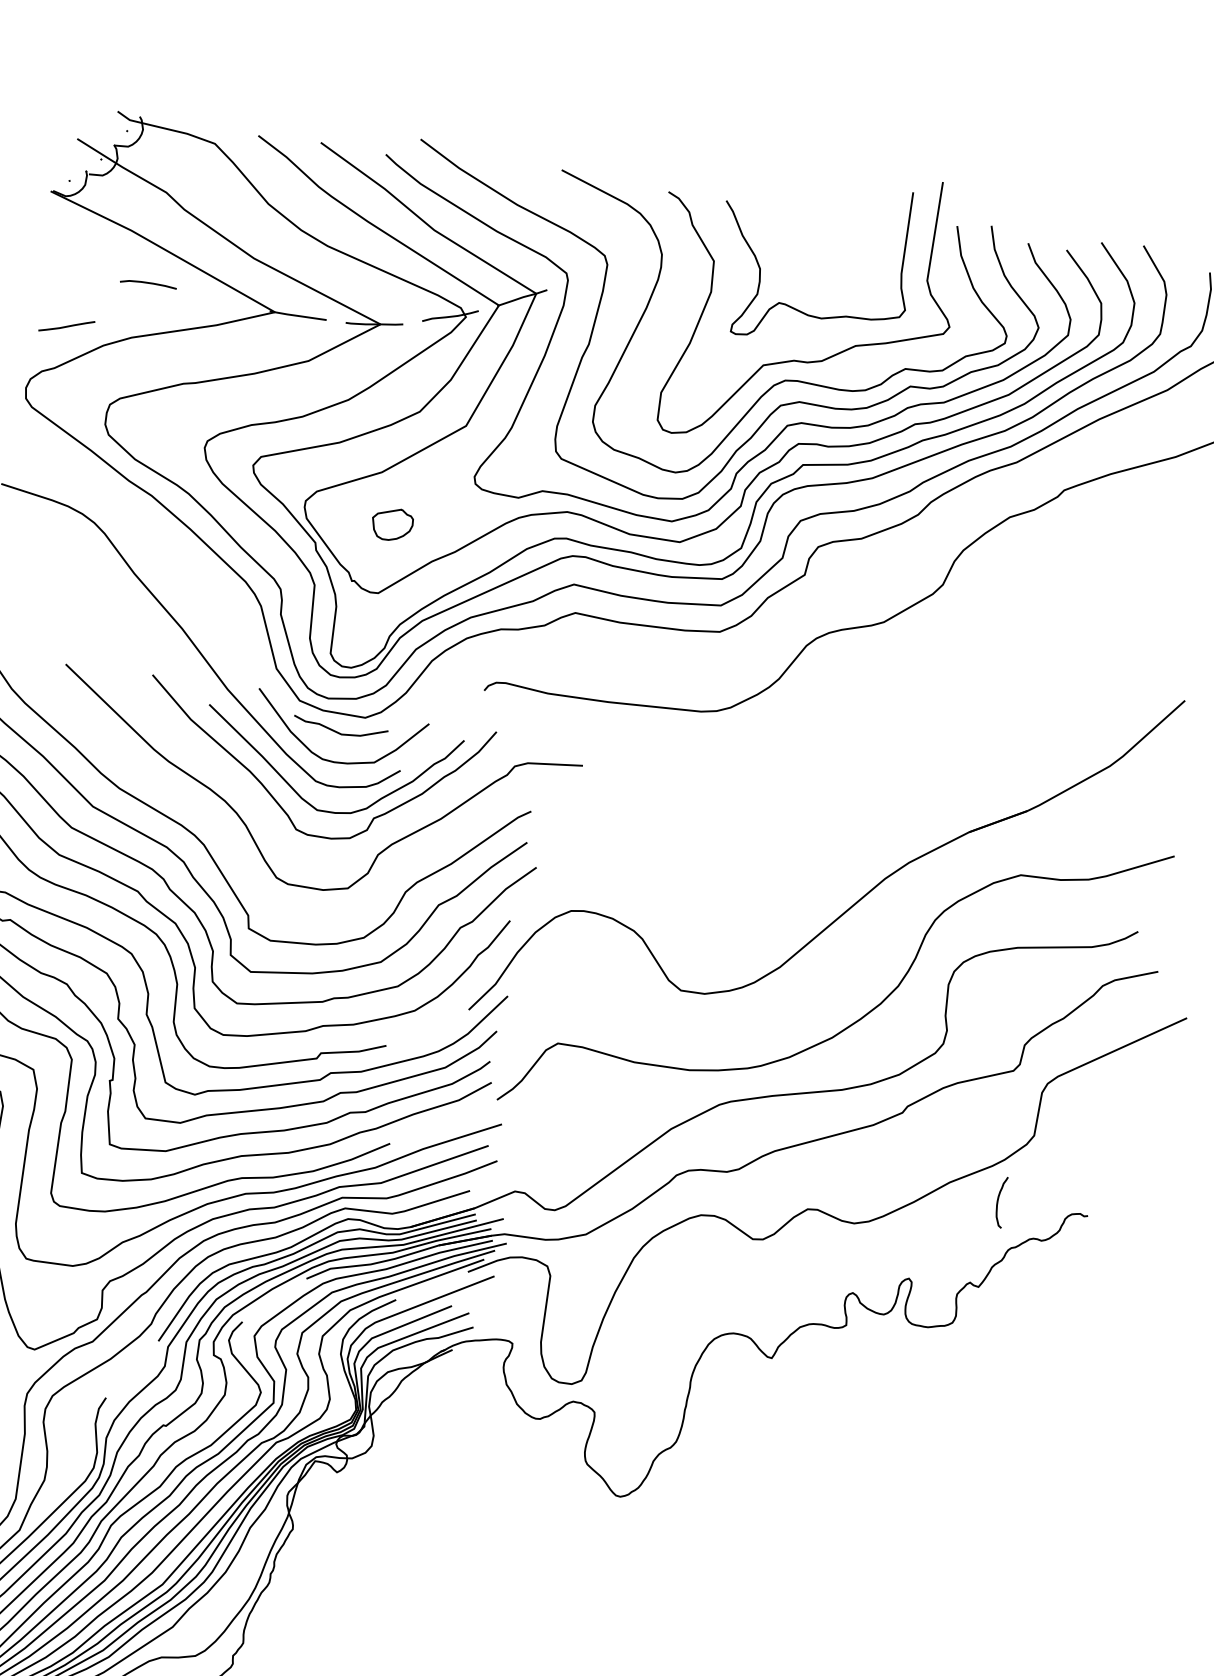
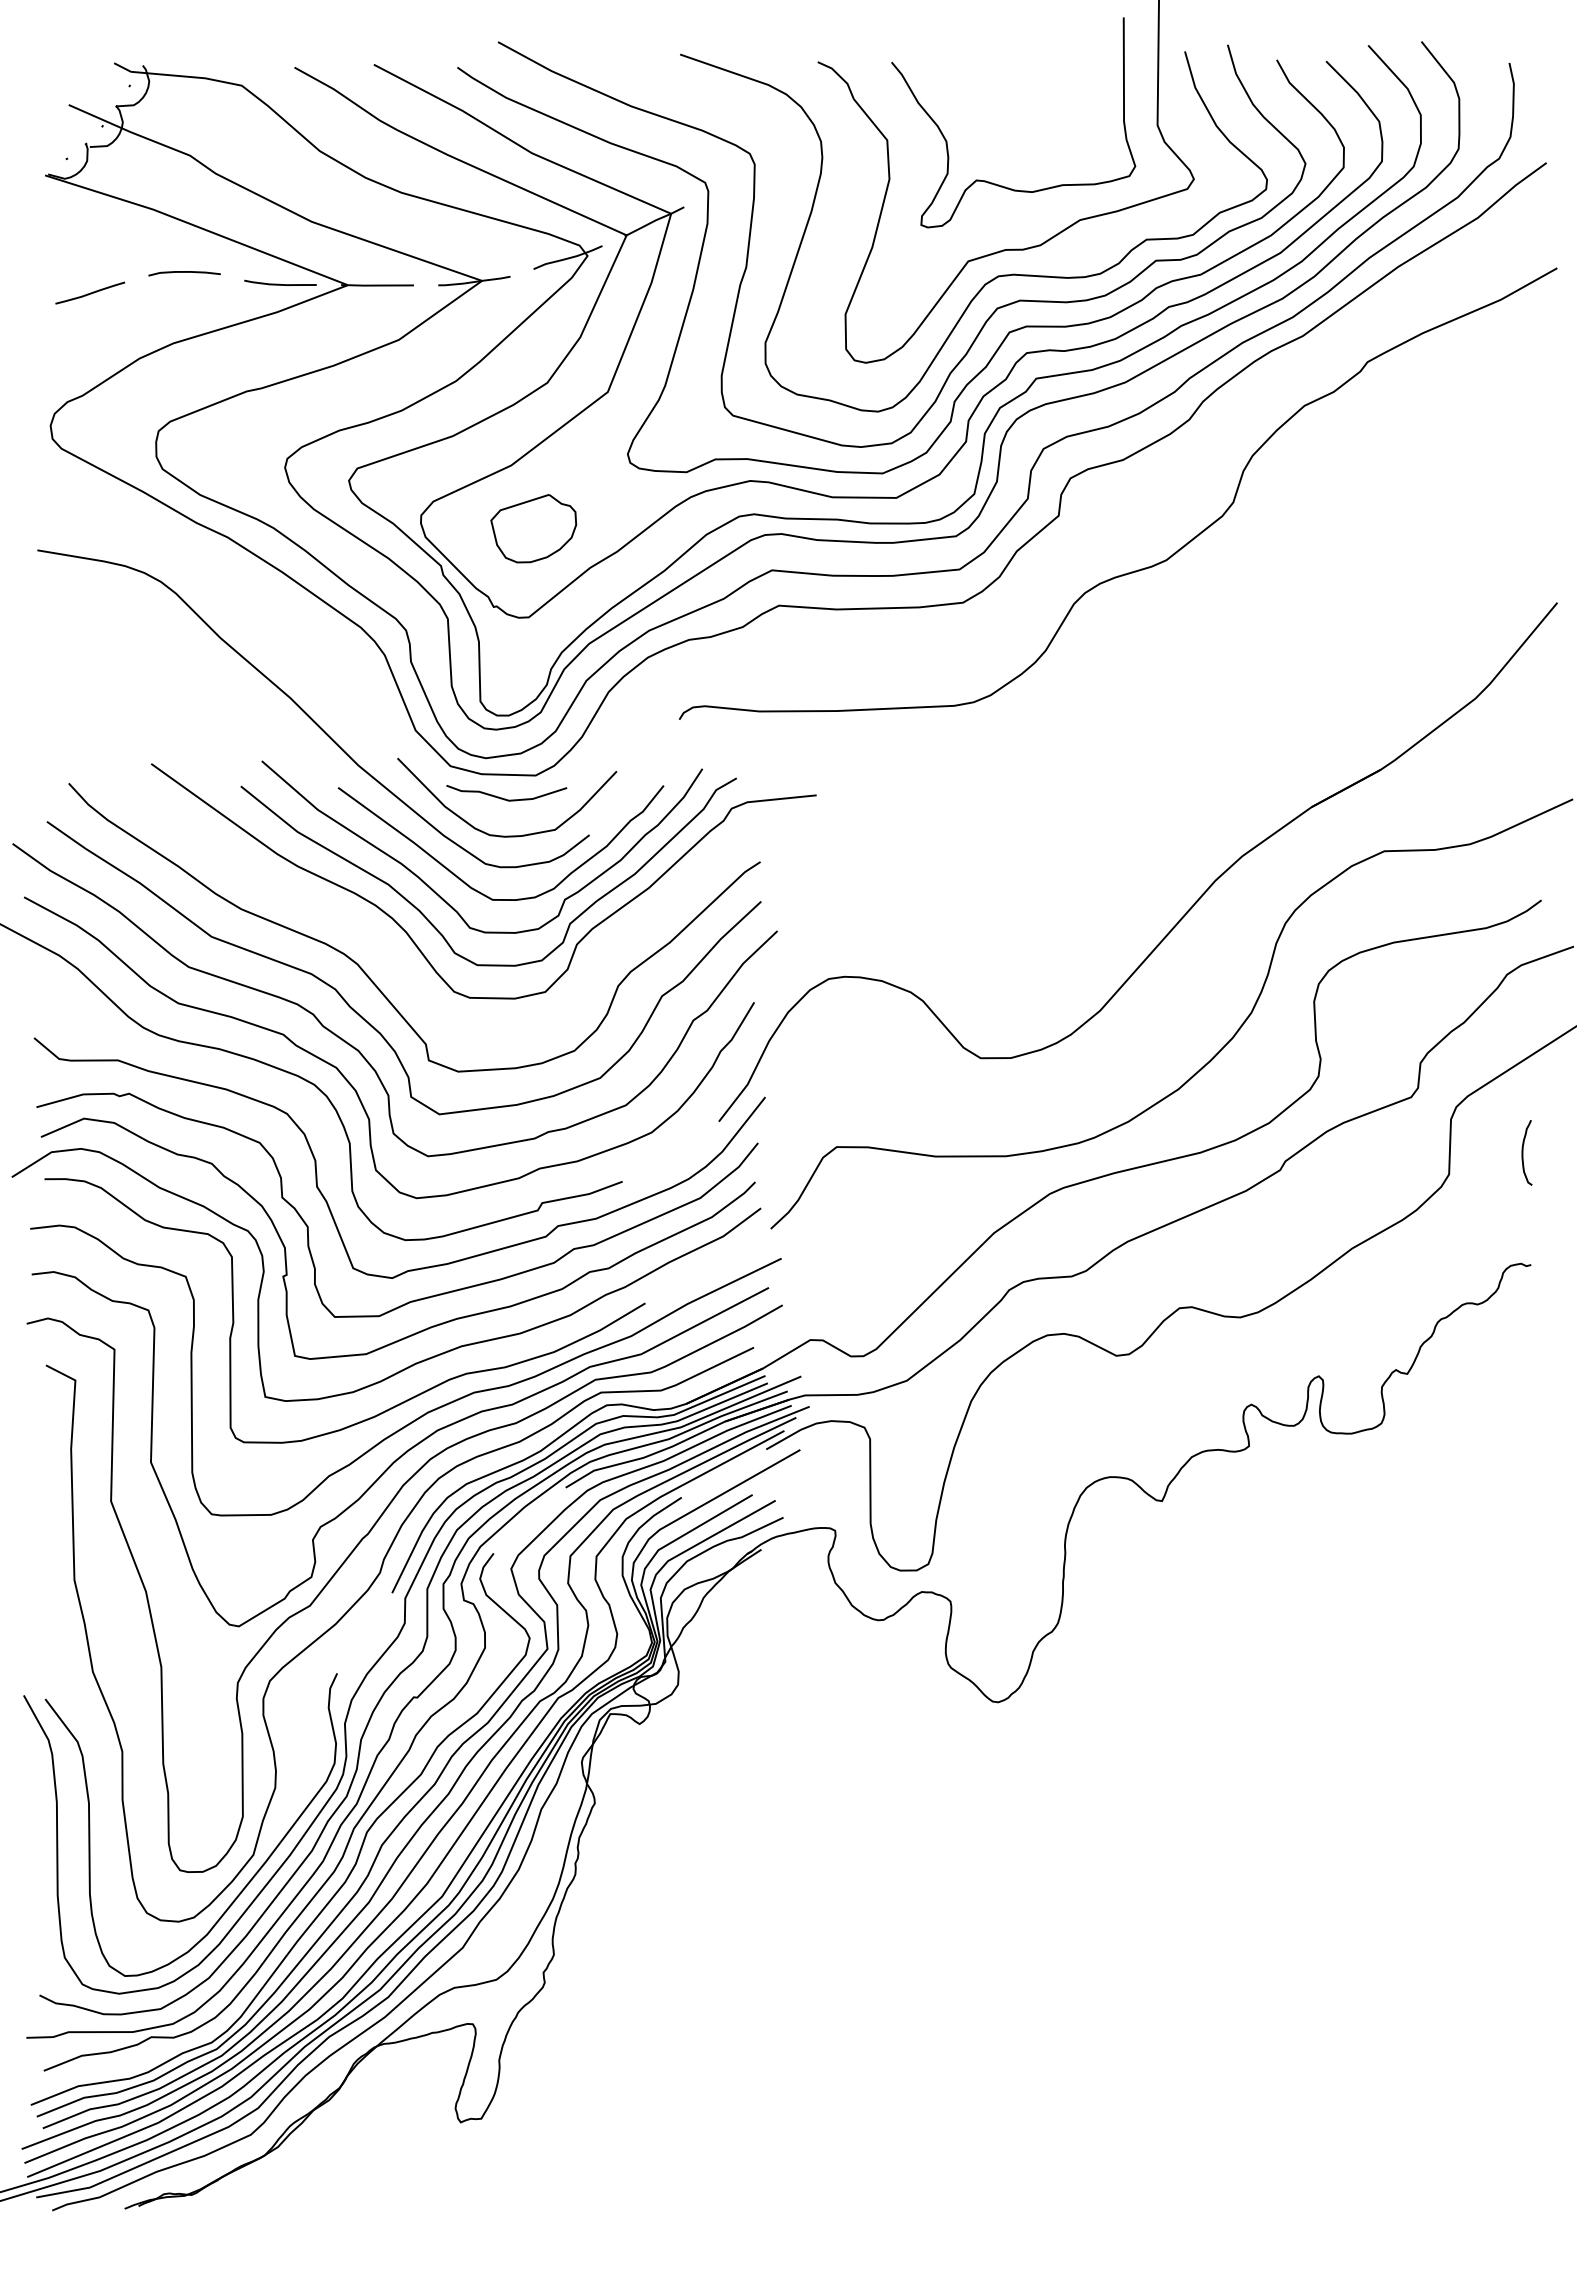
curve: (221, 303) -> (279, 283), added
curve: (67, 325) -> (90, 292), moved
part: (392, 524) -> (533, 528), size x1.67
part: (268, 823) -> (434, 925), added
curve: (998, 1201) -> (1523, 1152), moved

